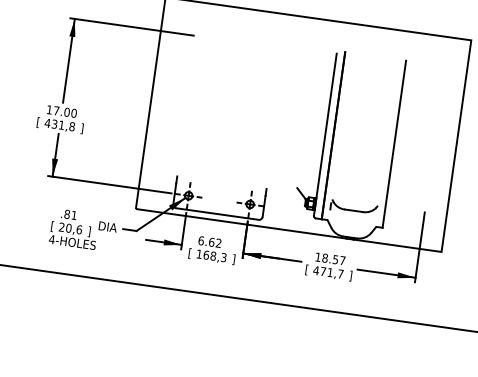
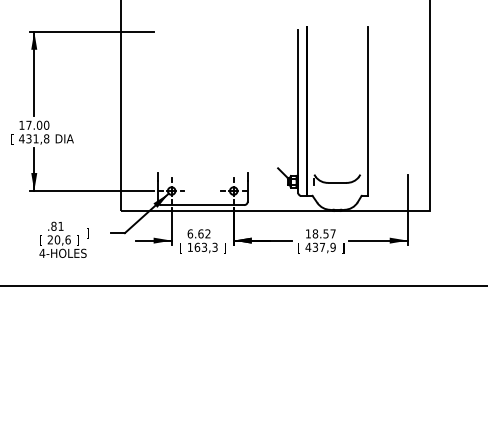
text: (89, 129) -> (64, 139), ] -> DIA
text: (108, 227) -> (96, 233), DIA -> ]
text: (213, 255) -> (204, 246), 168,3 -> 163,3
text: (331, 271) -> (323, 246), 471,7 -> 437,9

